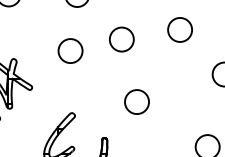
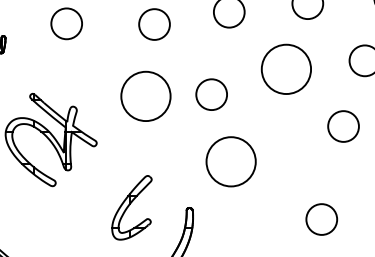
circle: (180, 29) -> (286, 68), size x1.6
circle: (121, 39) -> (211, 94), moved
circle: (70, 51) -> (145, 96), size x1.6
circle: (136, 101) -> (230, 161), size x1.6

